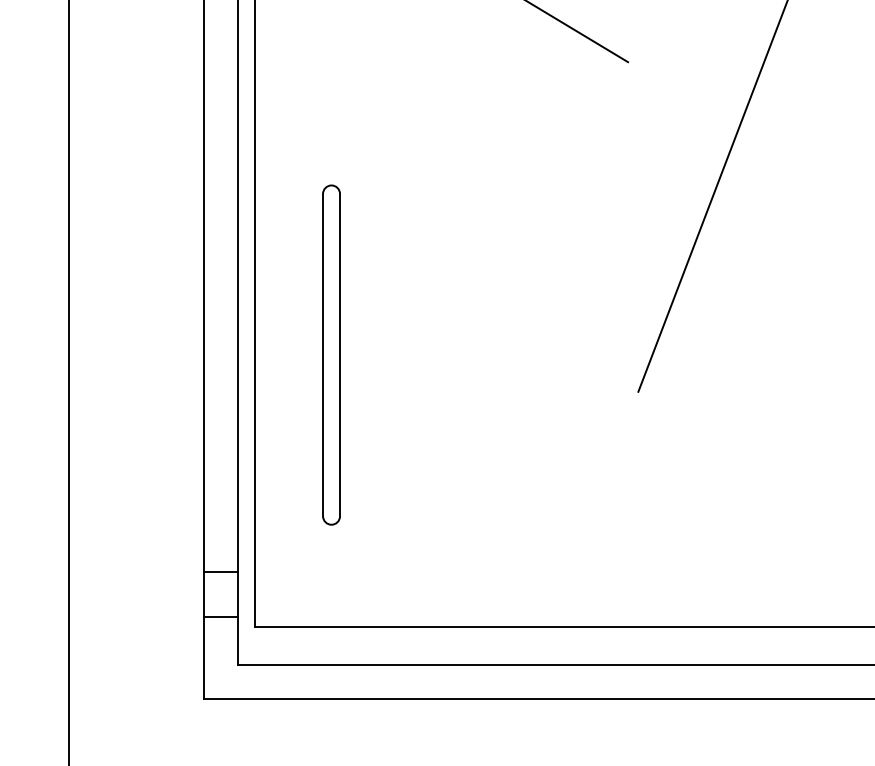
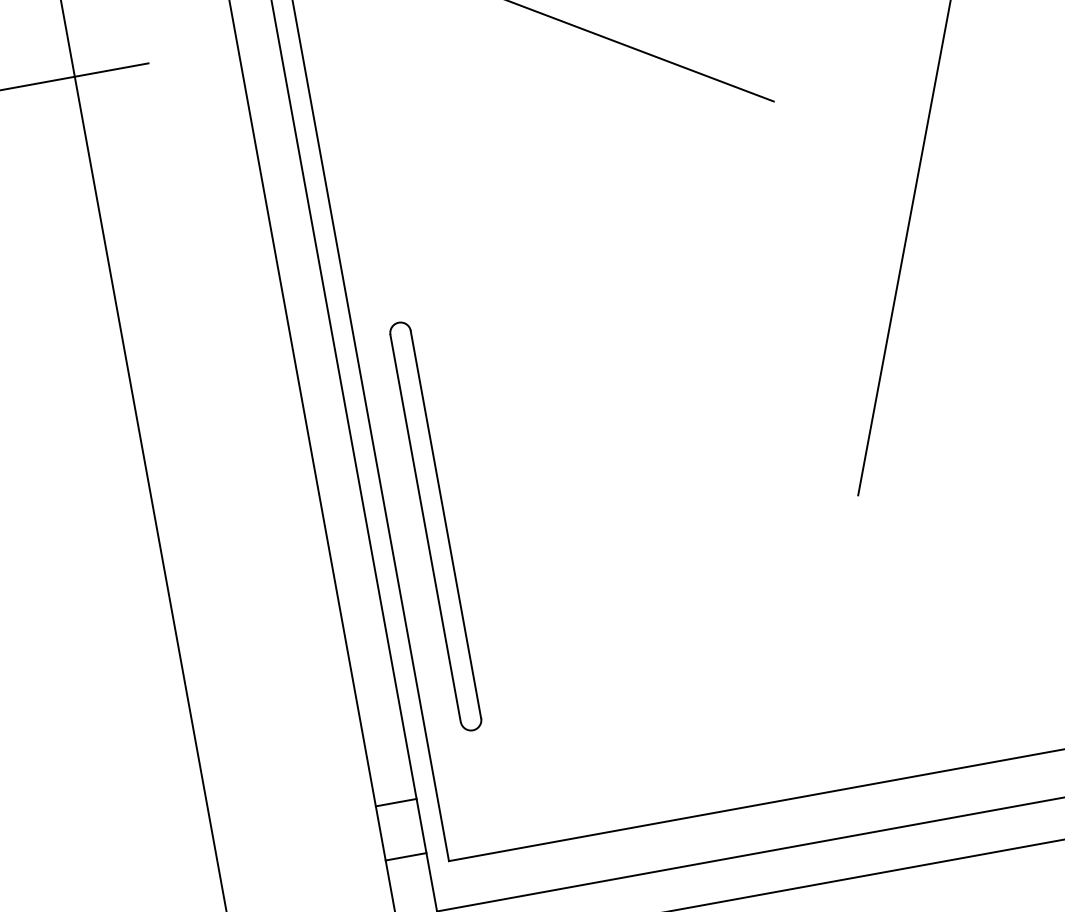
part: (331, 354) -> (435, 525), moved

